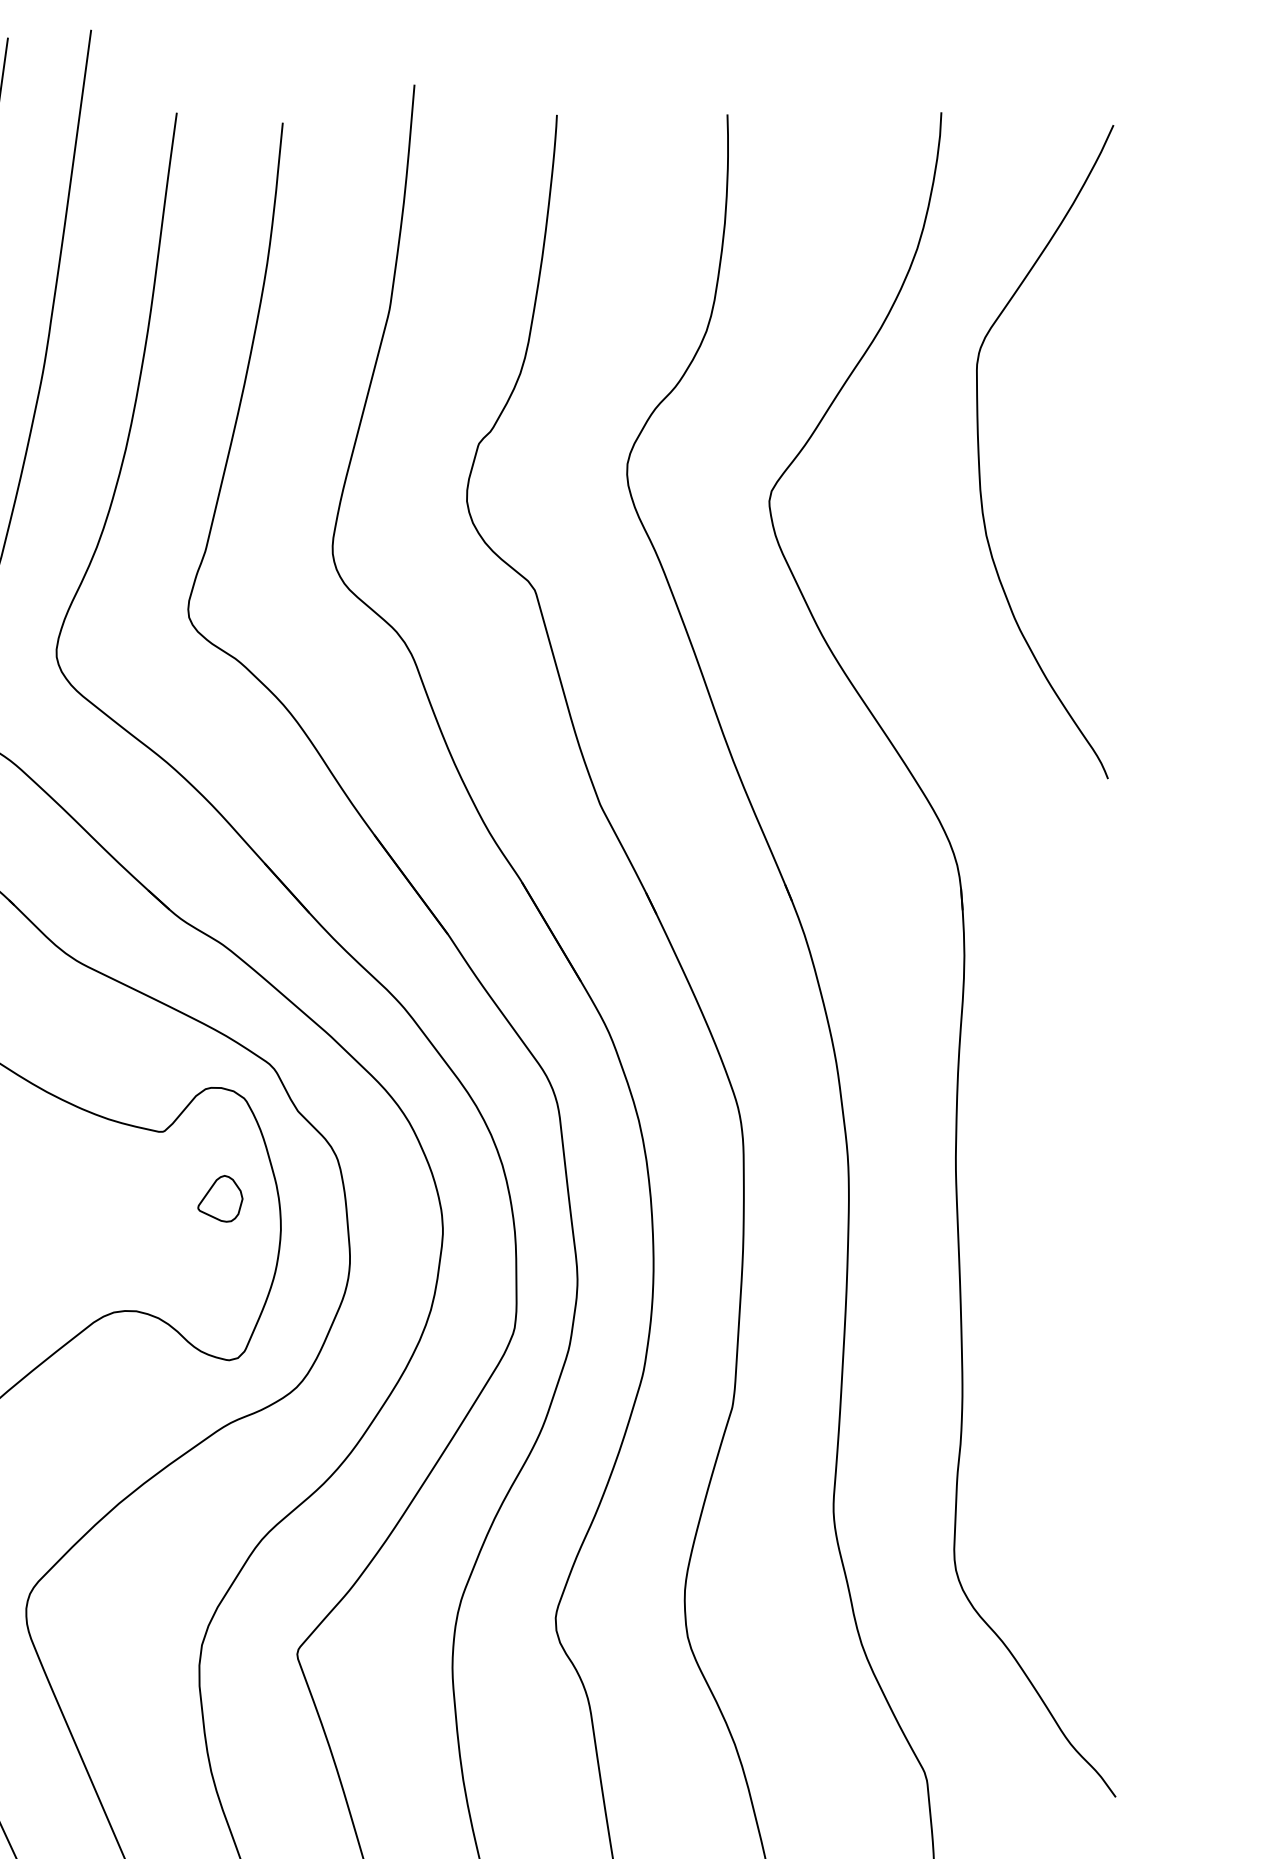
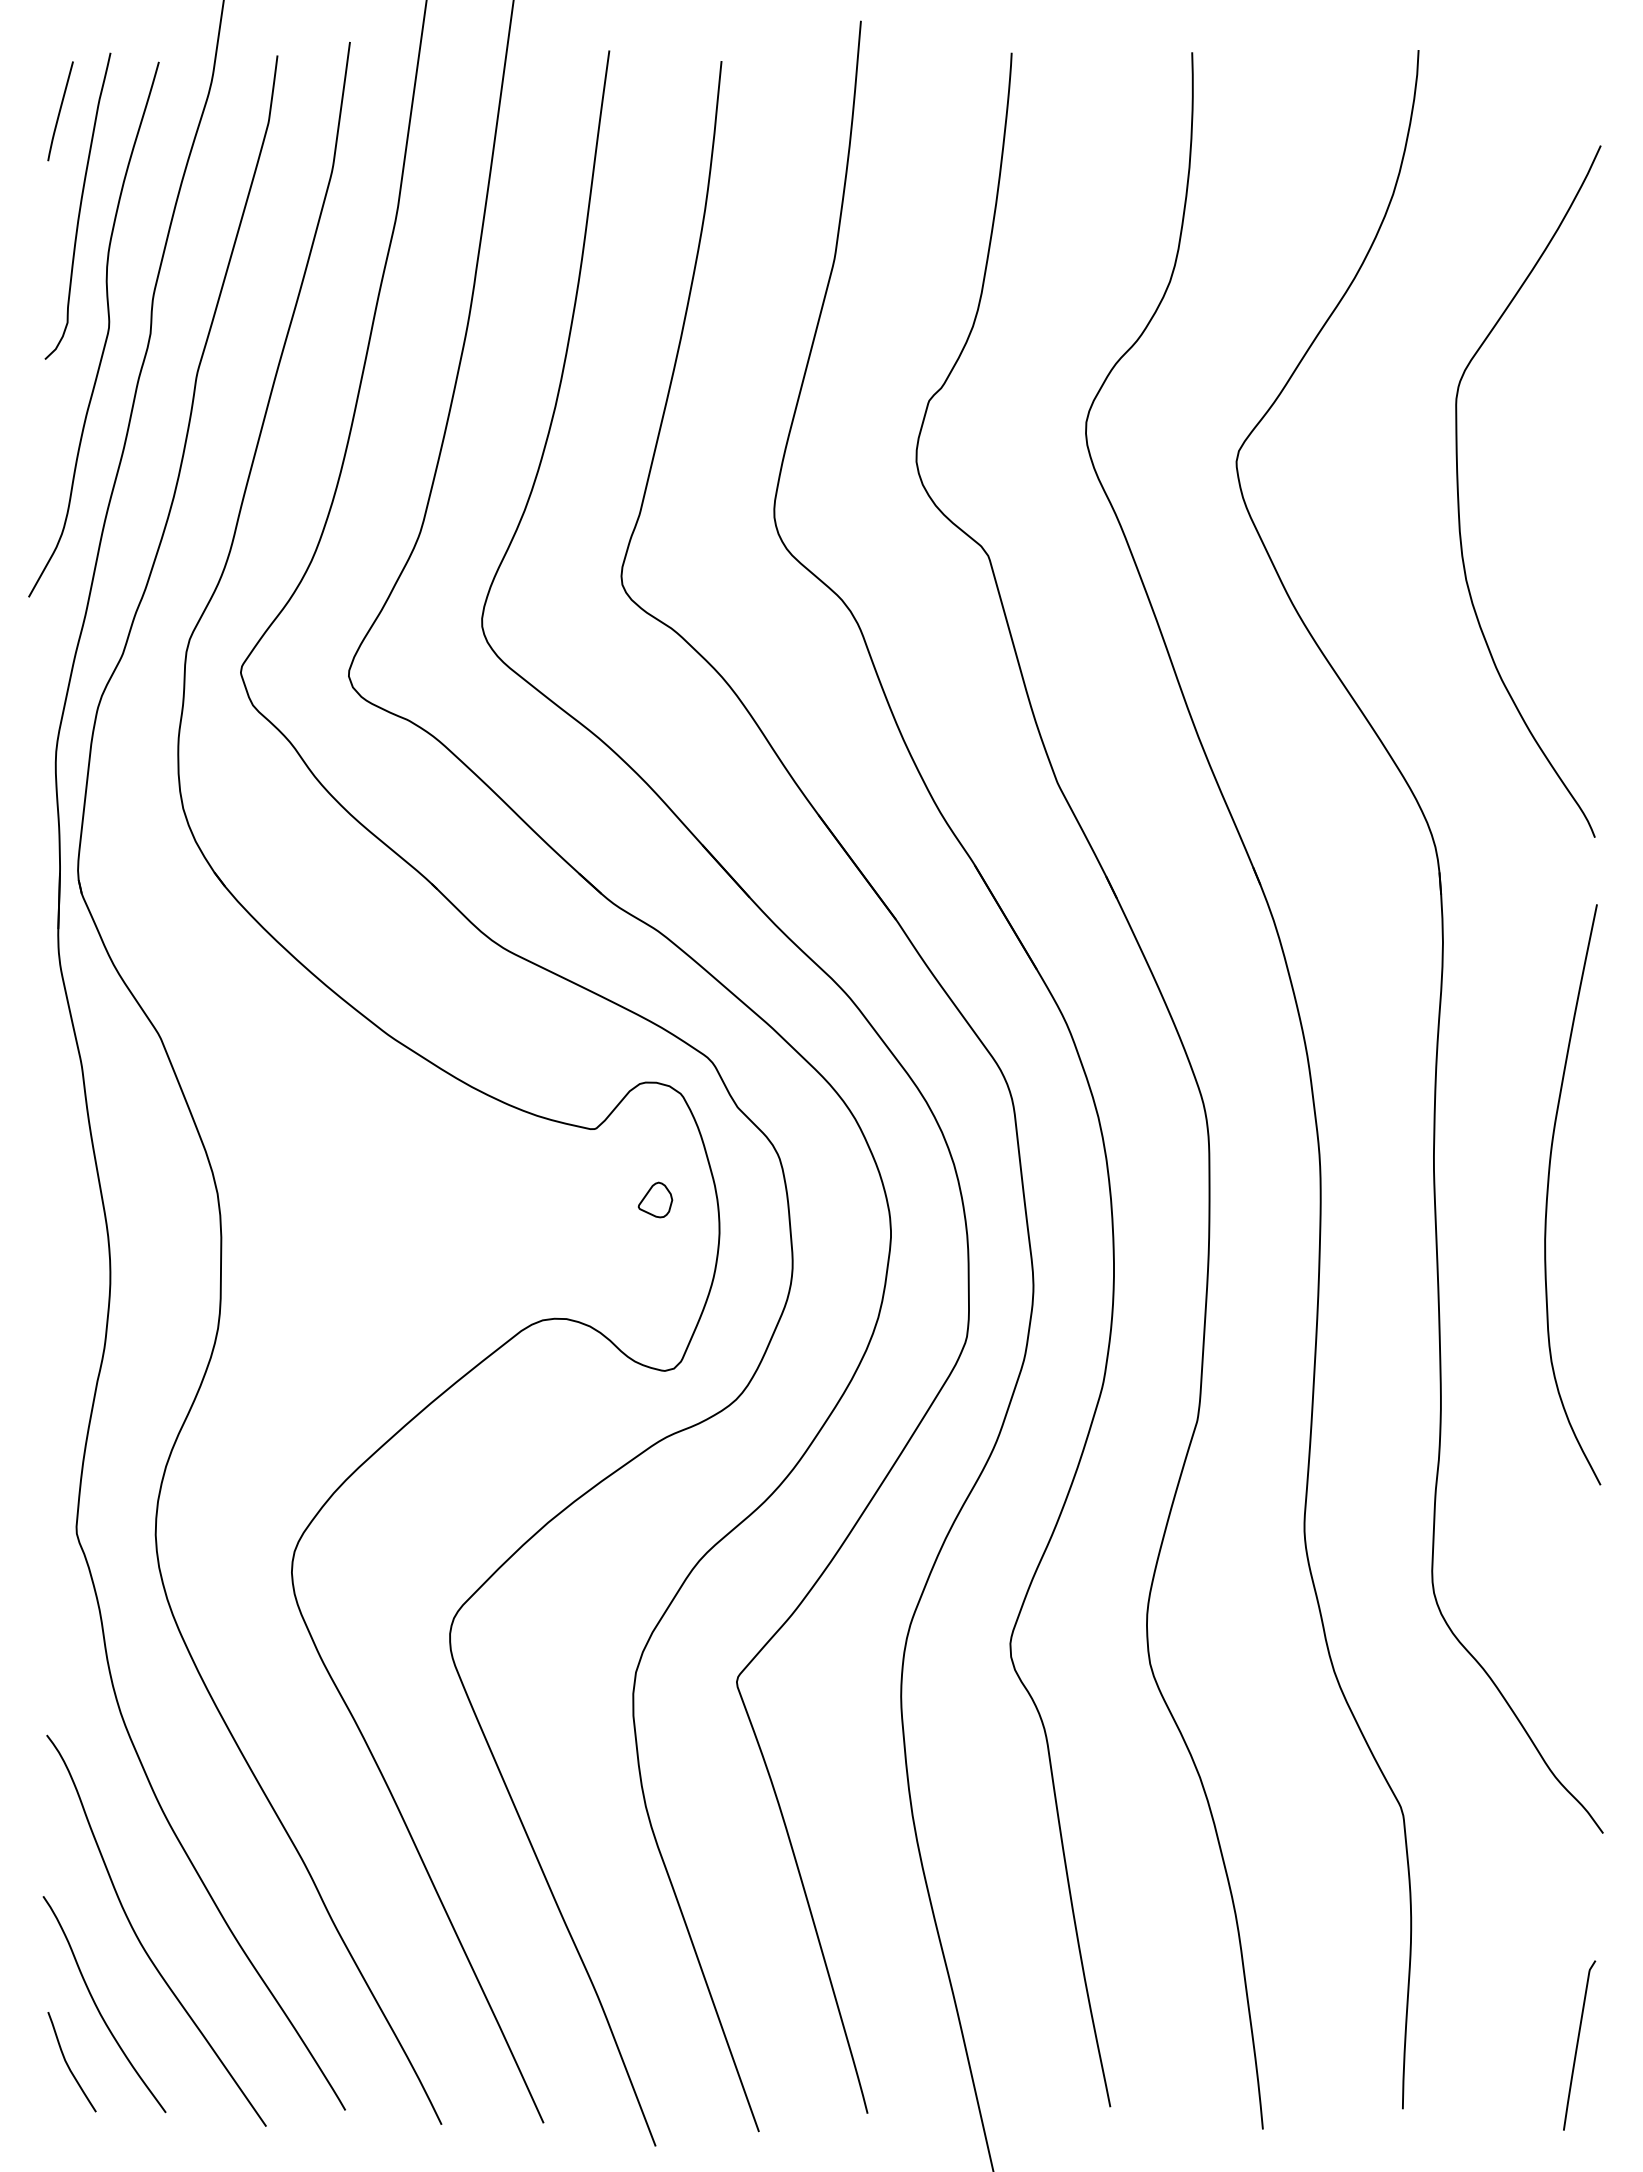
curve: (980, 458) -> (1459, 498), moved
curve: (1064, 1193) -> (1548, 1194), added
part: (220, 1198) -> (655, 1199), size x0.71

